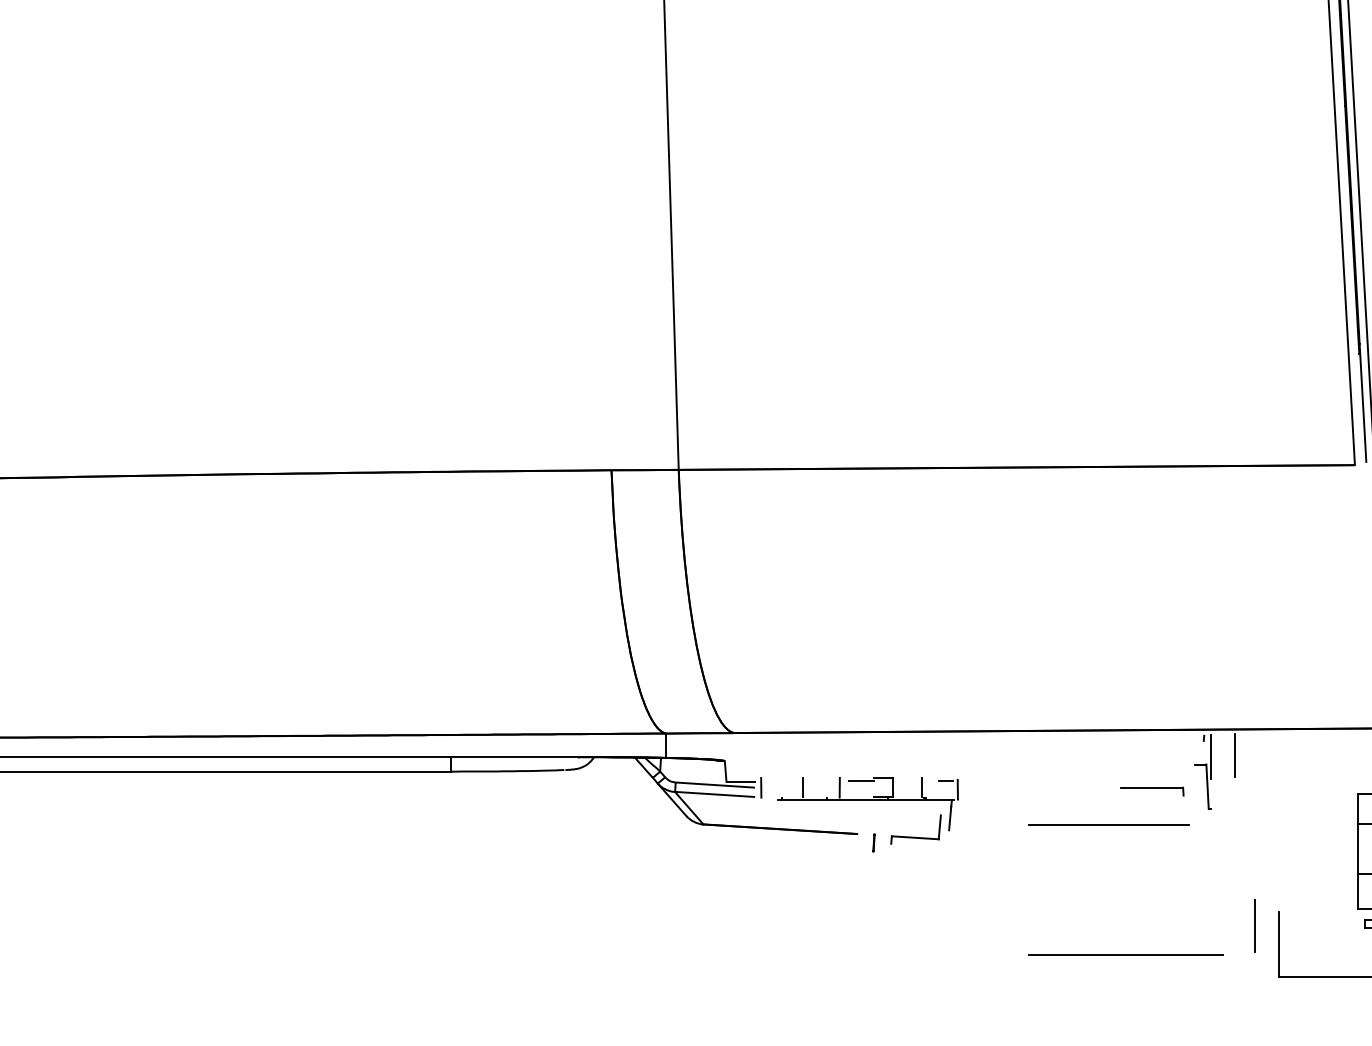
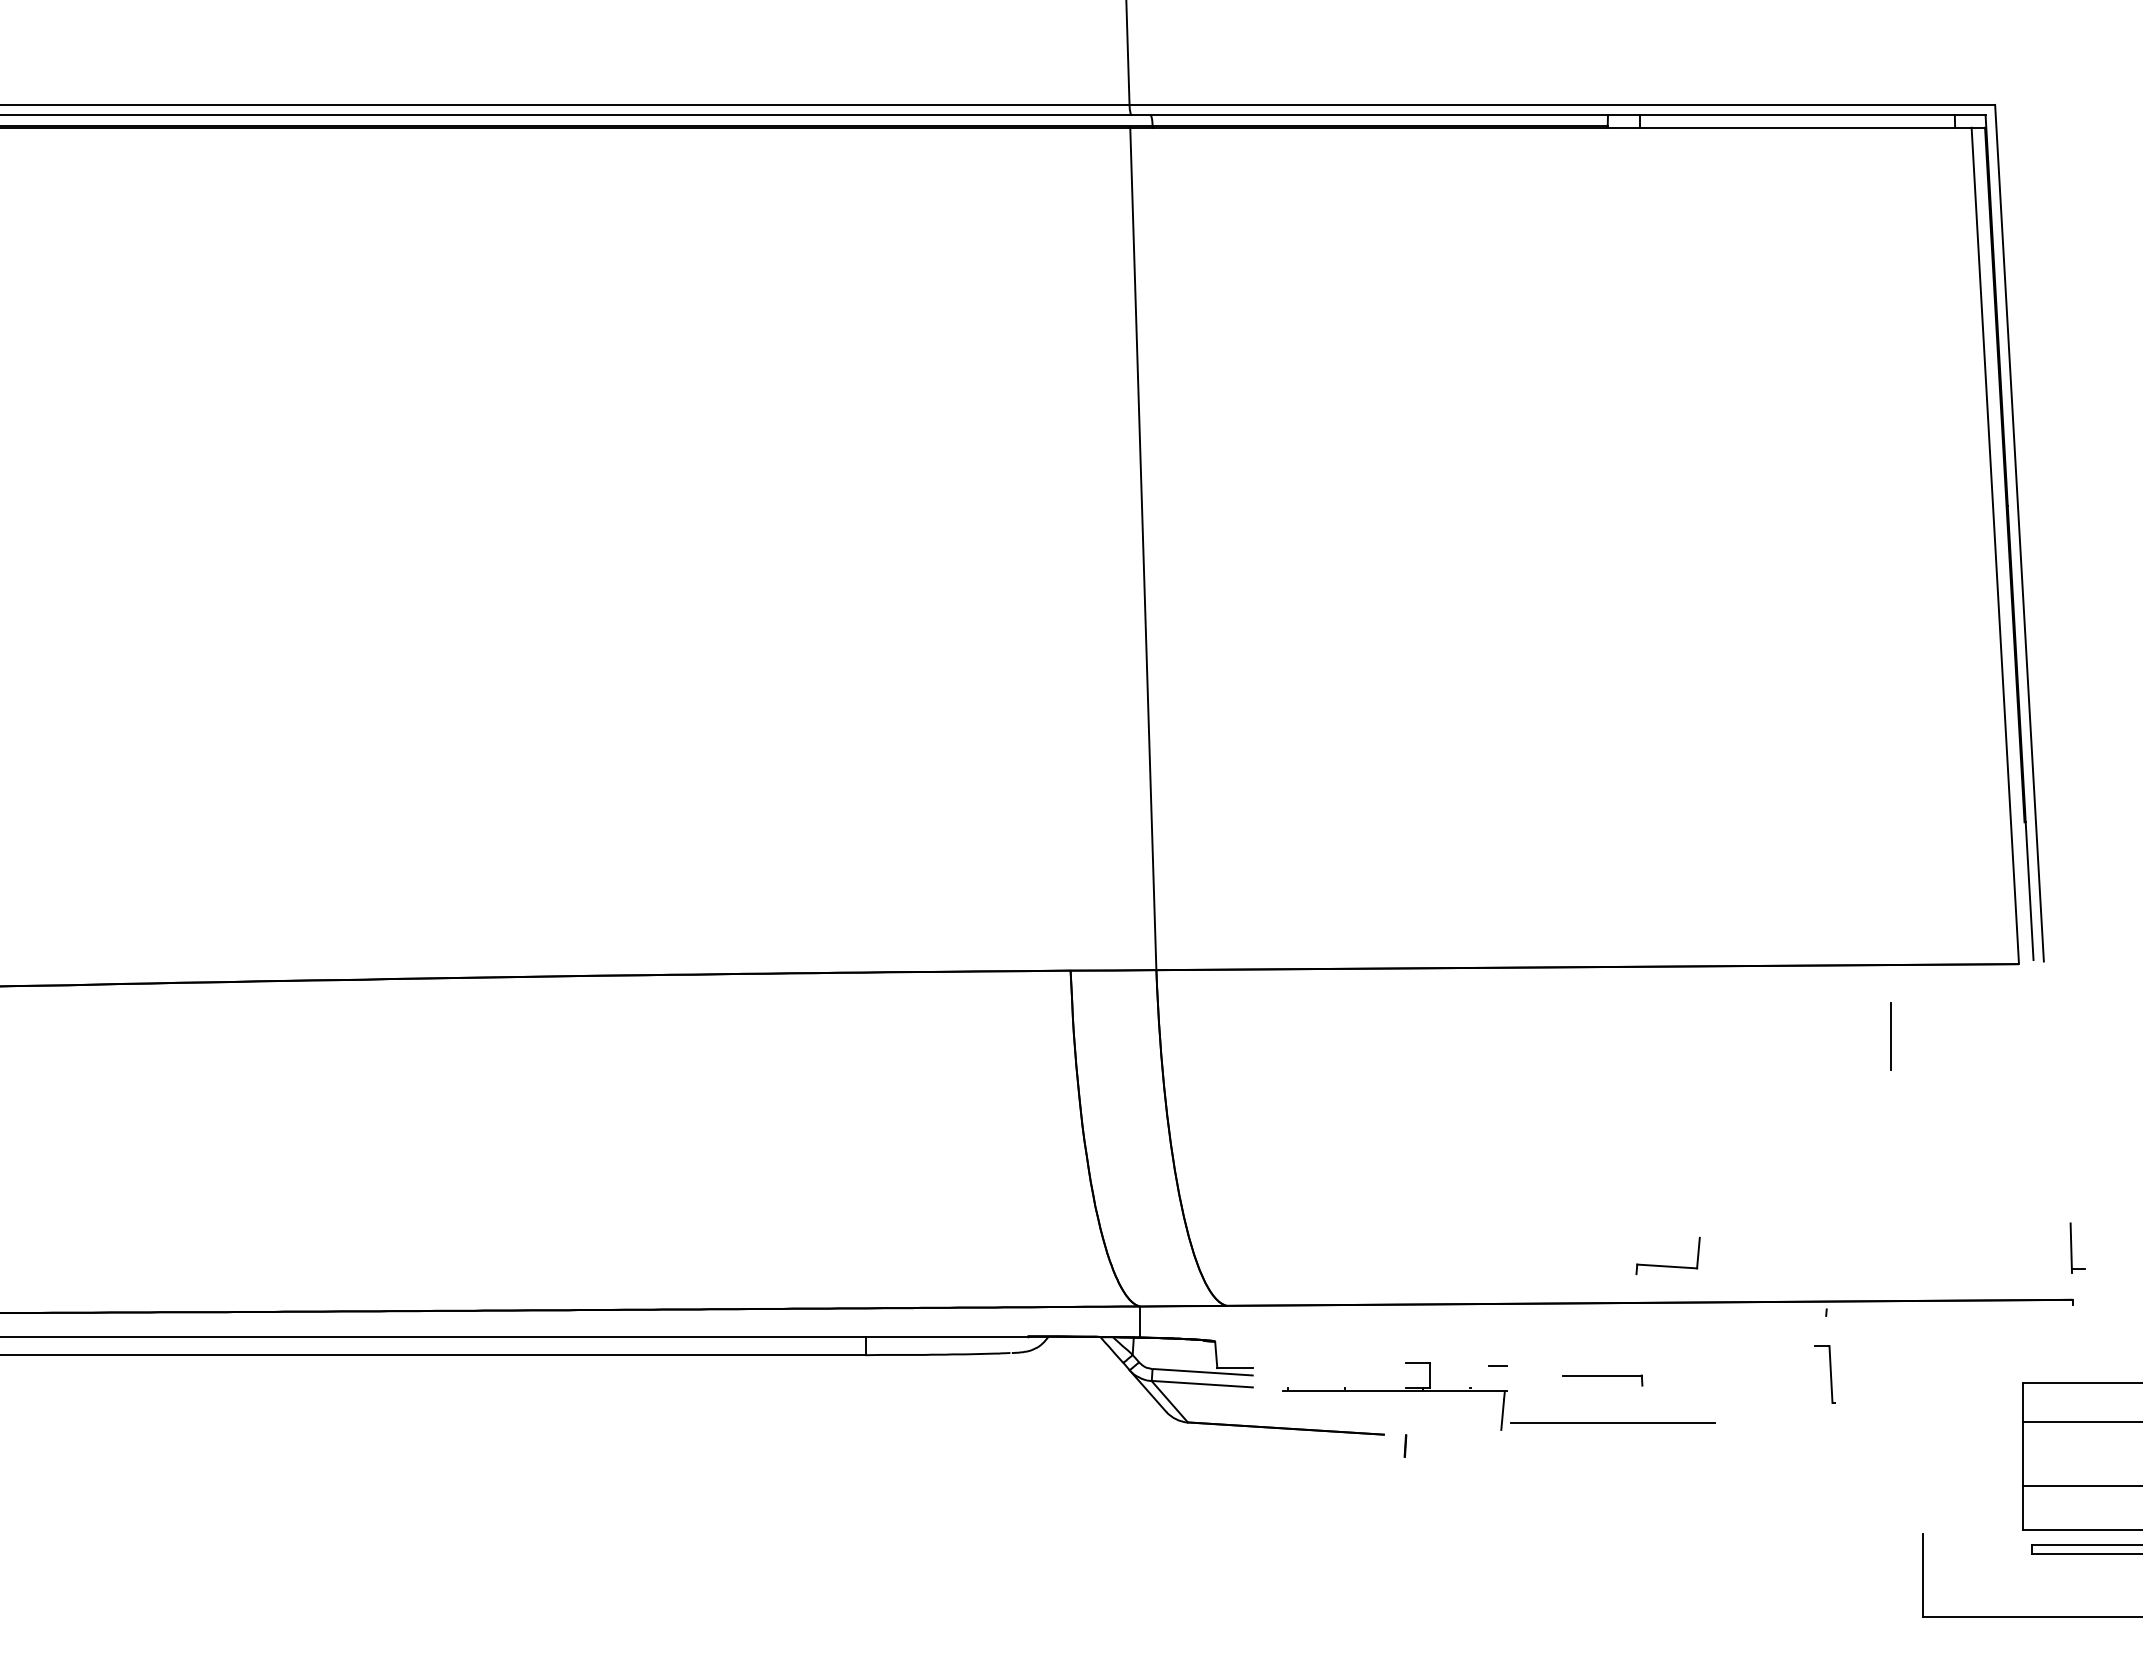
line: (1235, 755) -> (1866, 1334), removed
line: (1210, 756) -> (1834, 1335), removed
line: (861, 780) -> (1389, 1366), removed
line: (802, 786) -> (1314, 1374), removed
line: (921, 786) -> (1466, 1374), removed
line: (761, 787) -> (1261, 1375), removed
line: (839, 787) -> (1361, 1375), removed
line: (957, 789) -> (1512, 1377), removed
part: (1152, 791) -> (1602, 1380), moved
line: (1108, 824) -> (1612, 1422), moved
part: (915, 837) -> (1667, 1265), moved
line: (1254, 926) -> (1890, 1036), moved
line: (1125, 954) -> (1726, 1588), removed

